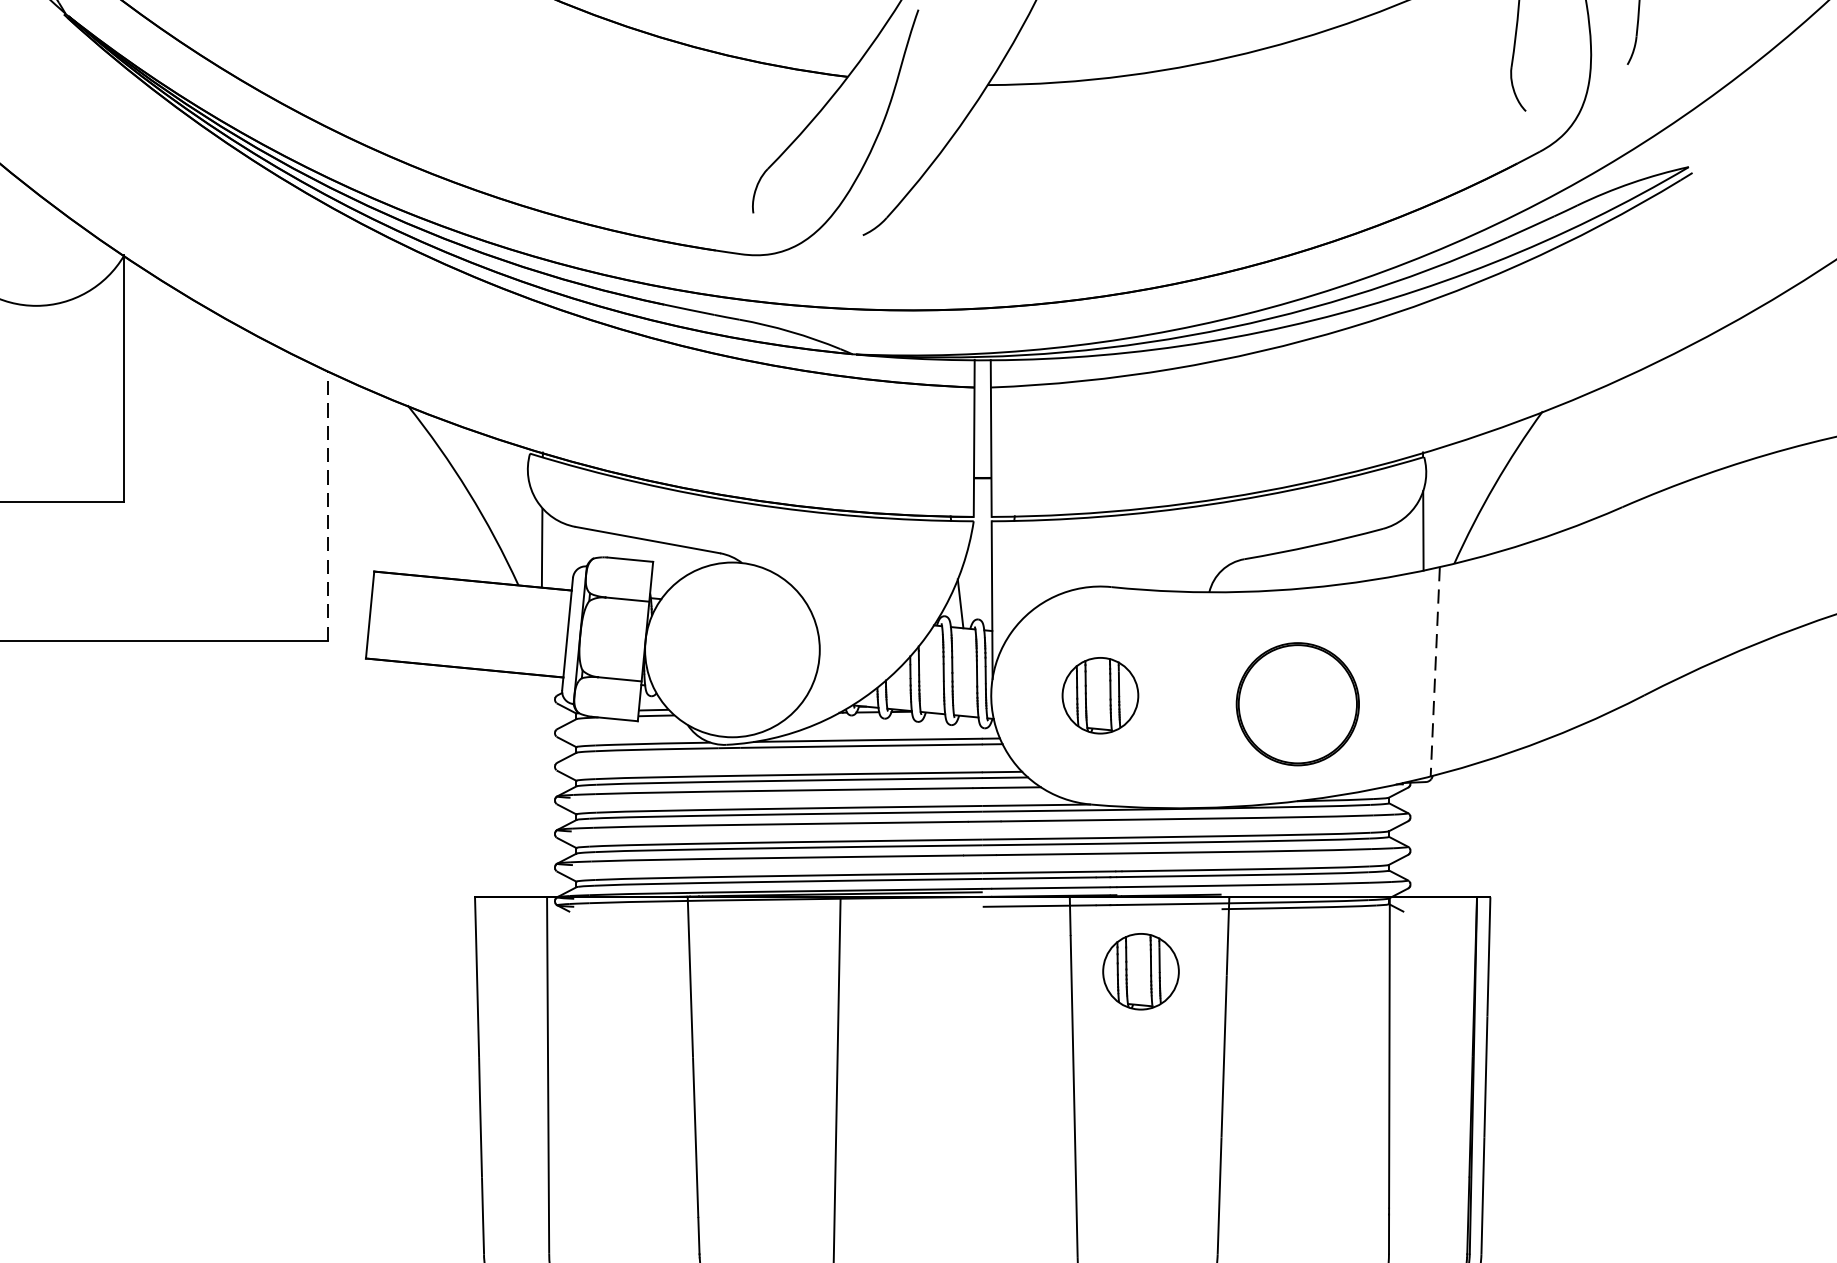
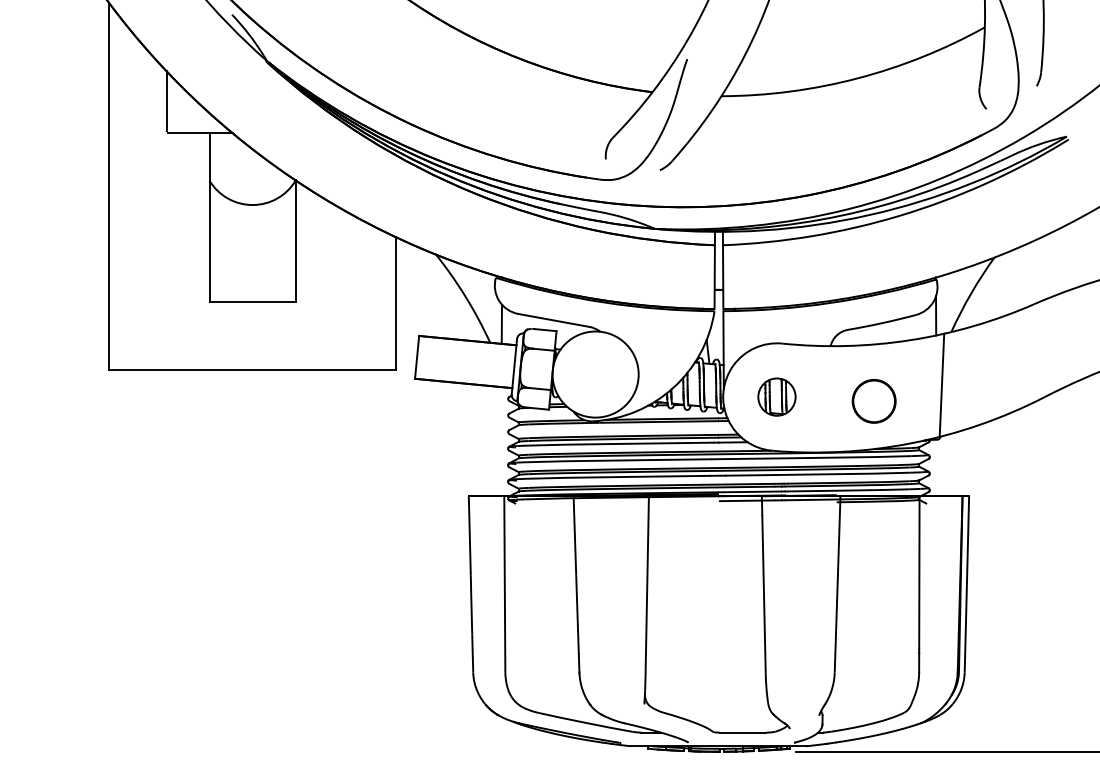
line: (328, 505) -> (396, 303), dashed -> solid
line: (1434, 672) -> (941, 385), dashed -> solid
circle: (1296, 704) -> (873, 401), size x0.71
part: (1140, 970) -> (796, 532), removed

